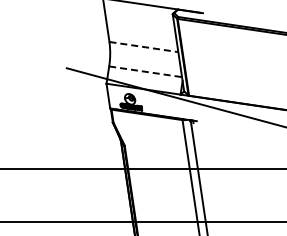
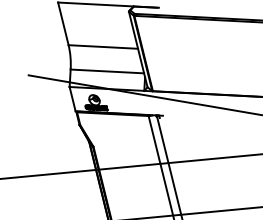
line: (143, 47) -> (102, 47), dashed -> solid
line: (145, 71) -> (107, 71), dashed -> solid

